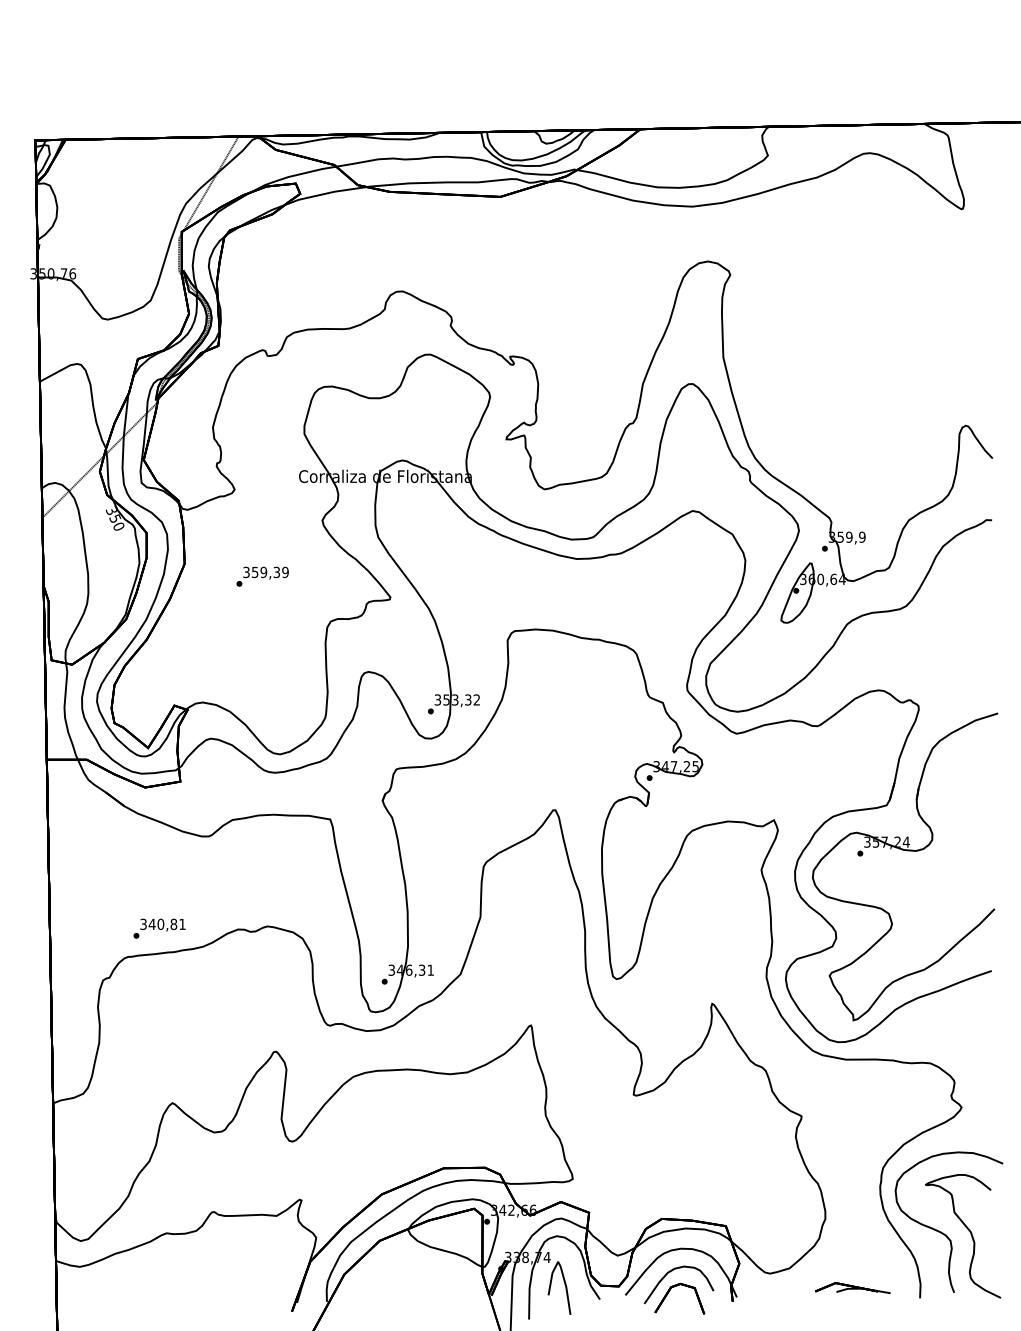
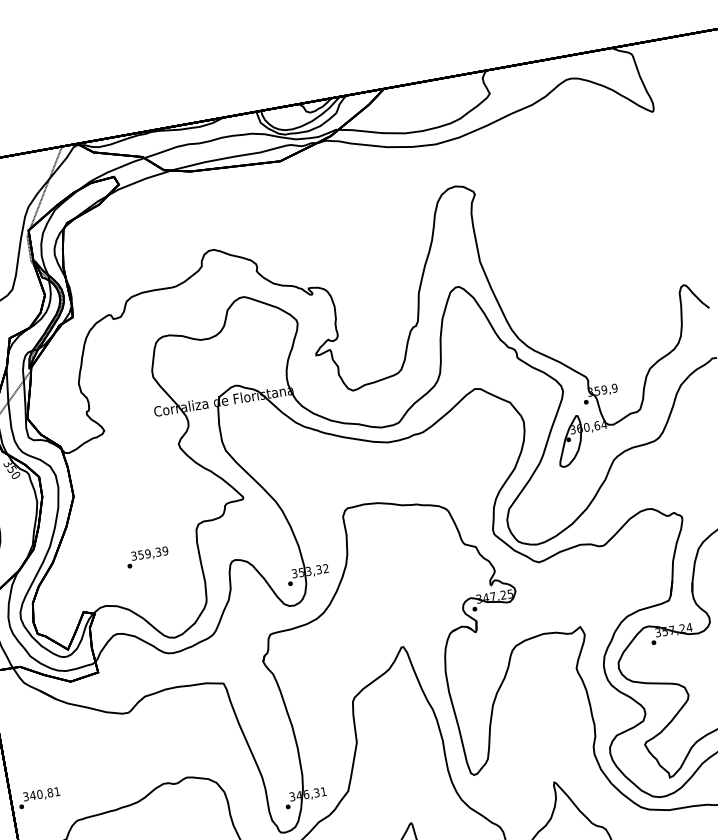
text: (262, 576) -> (147, 557), moved
text: (159, 928) -> (39, 797), moved

